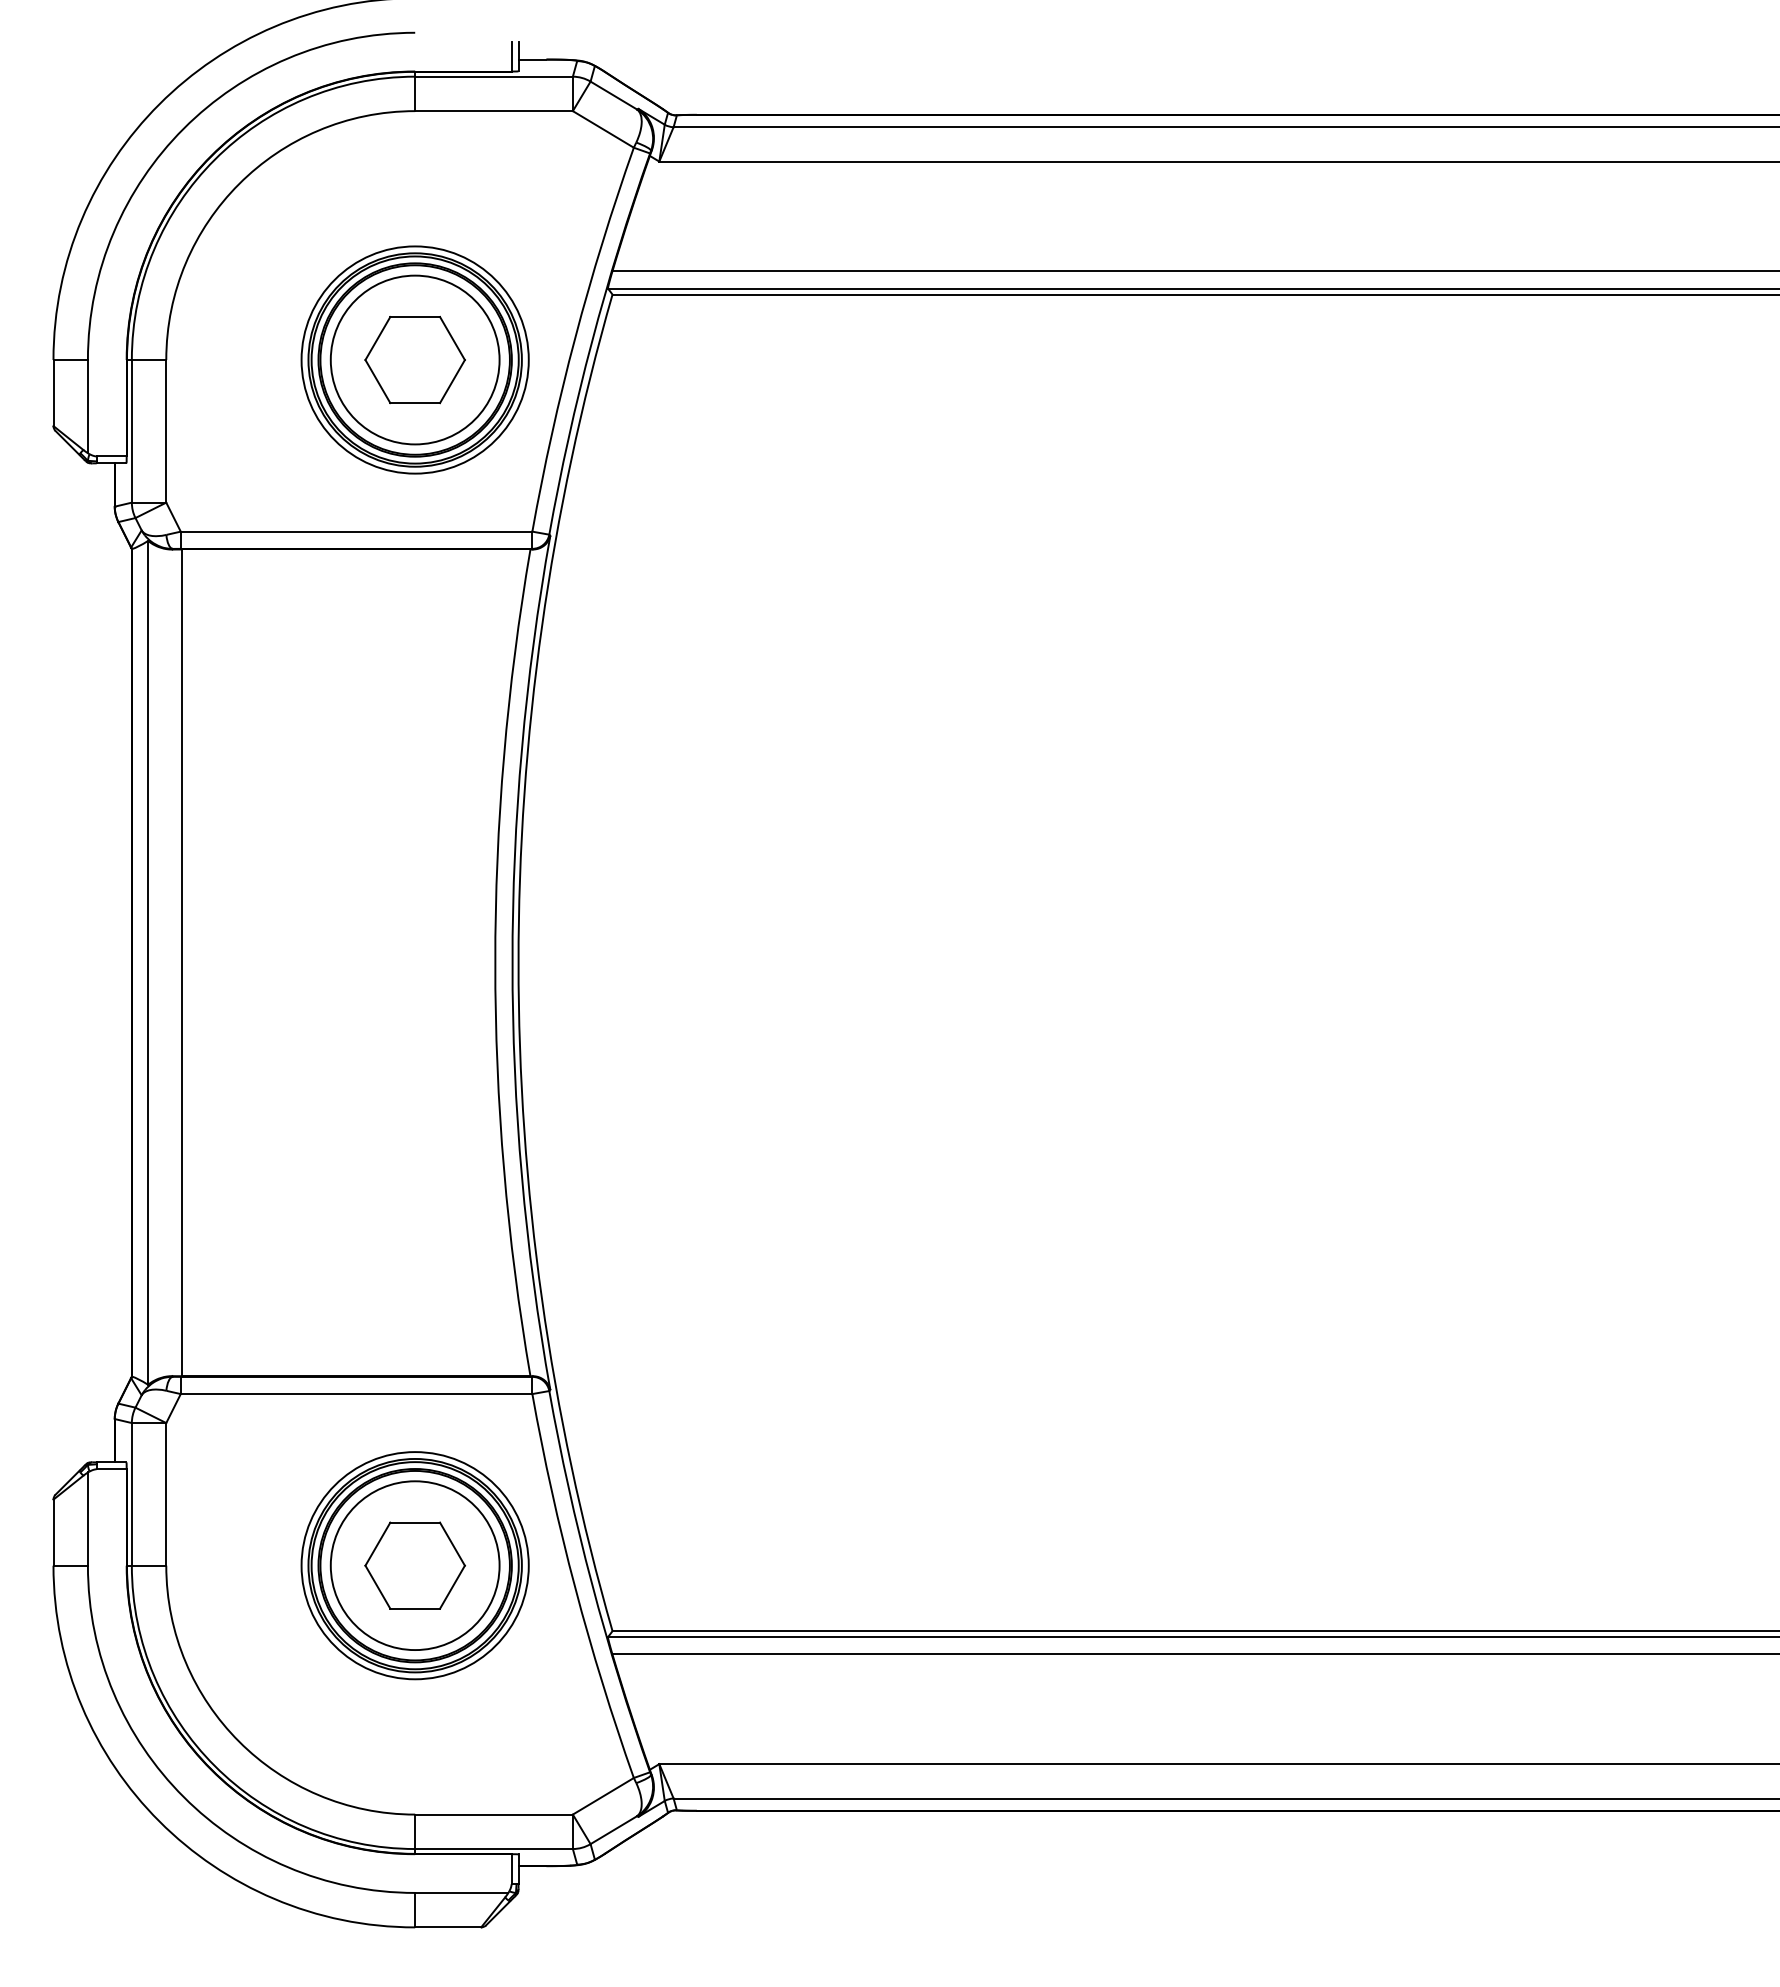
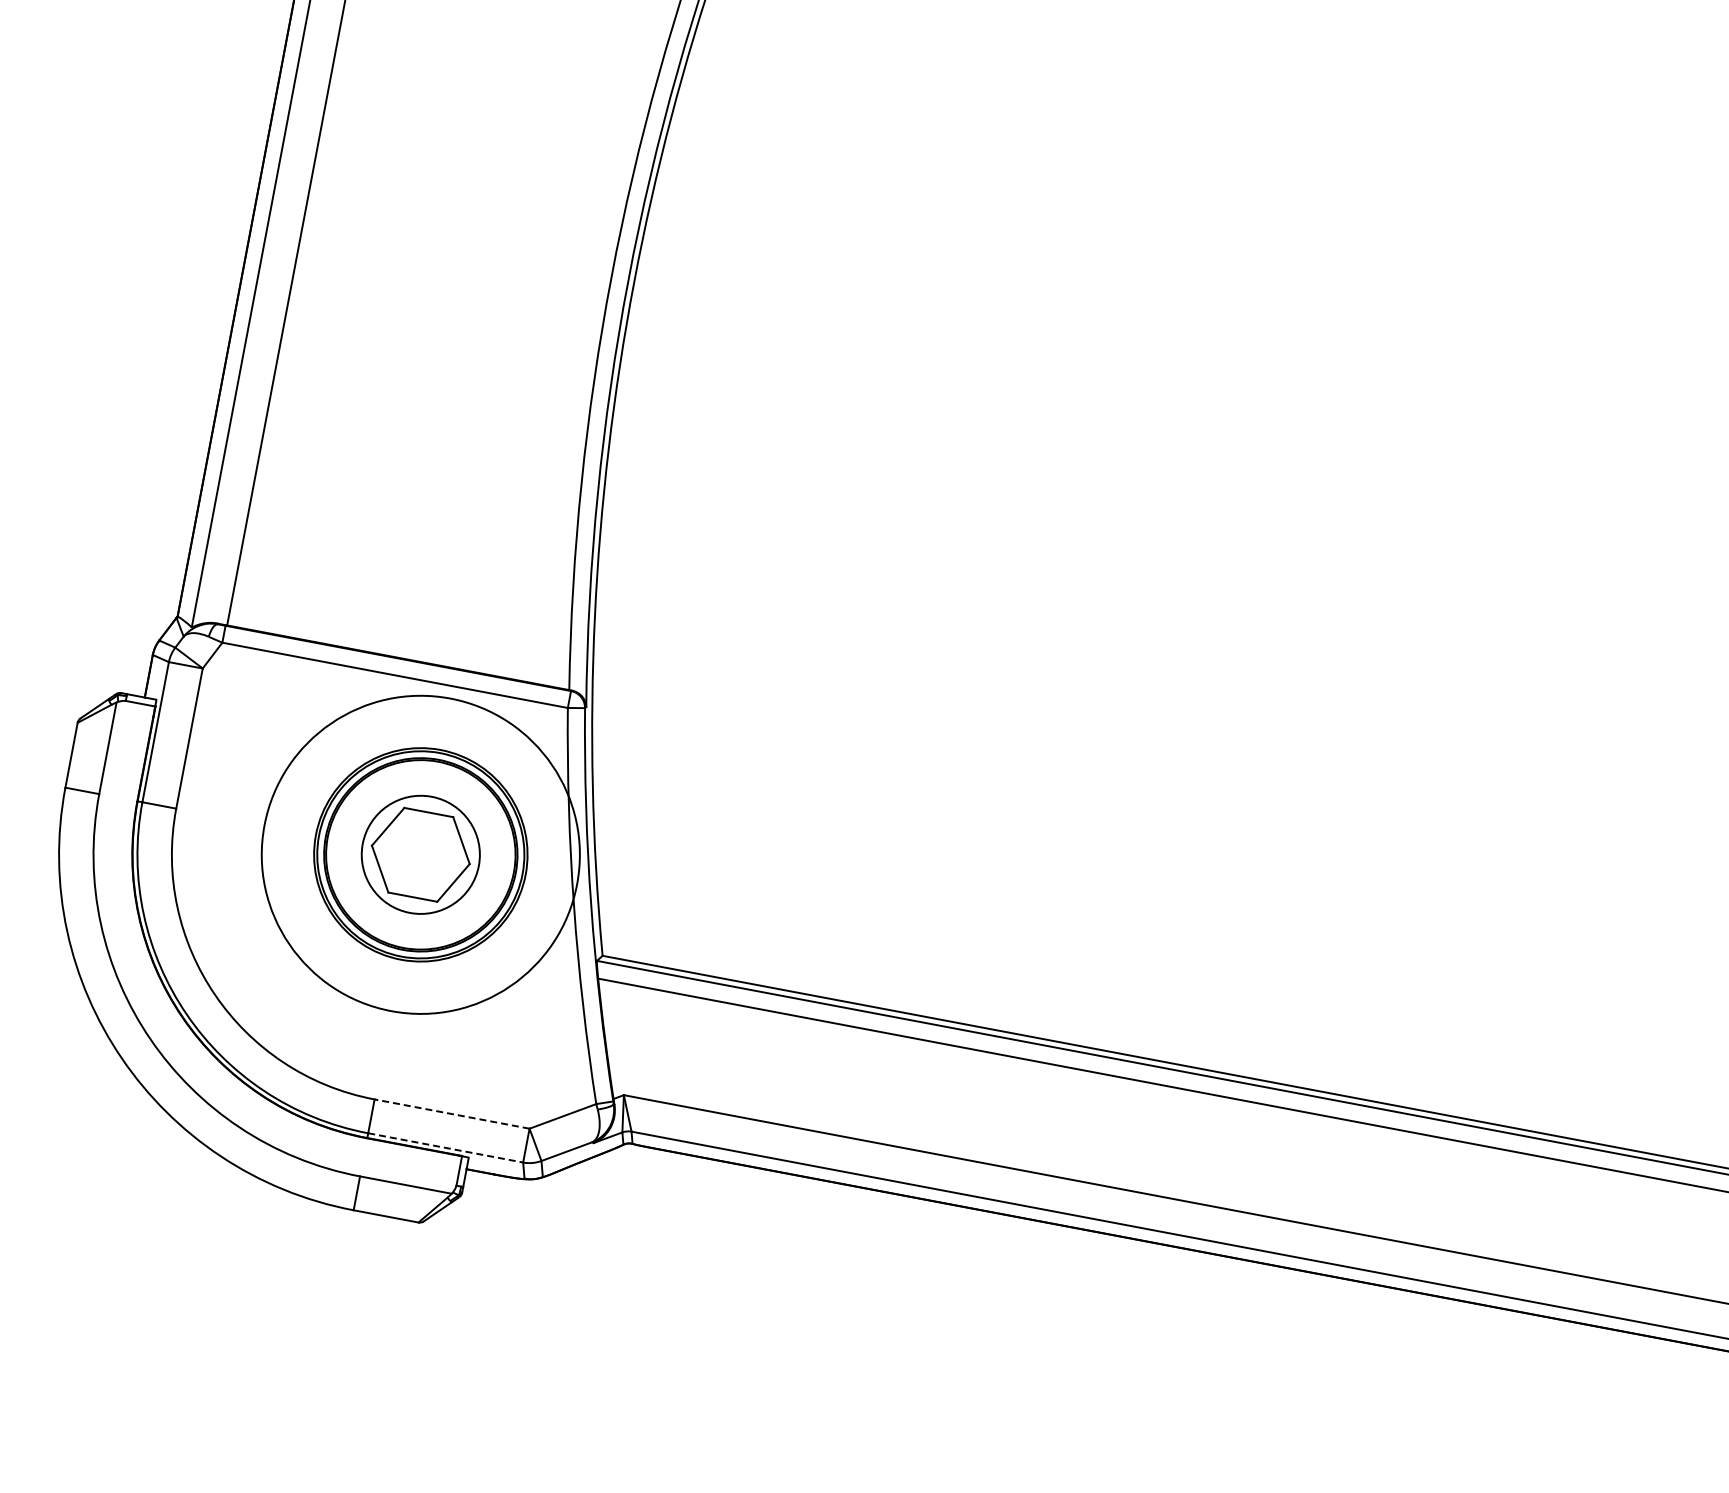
circle: (414, 1565) -> (420, 854), size x0.7
circle: (414, 1565) -> (420, 854), size x1.4
line: (494, 1814) -> (452, 1114), solid -> dashed
line: (494, 1849) -> (446, 1148), solid -> dashed

